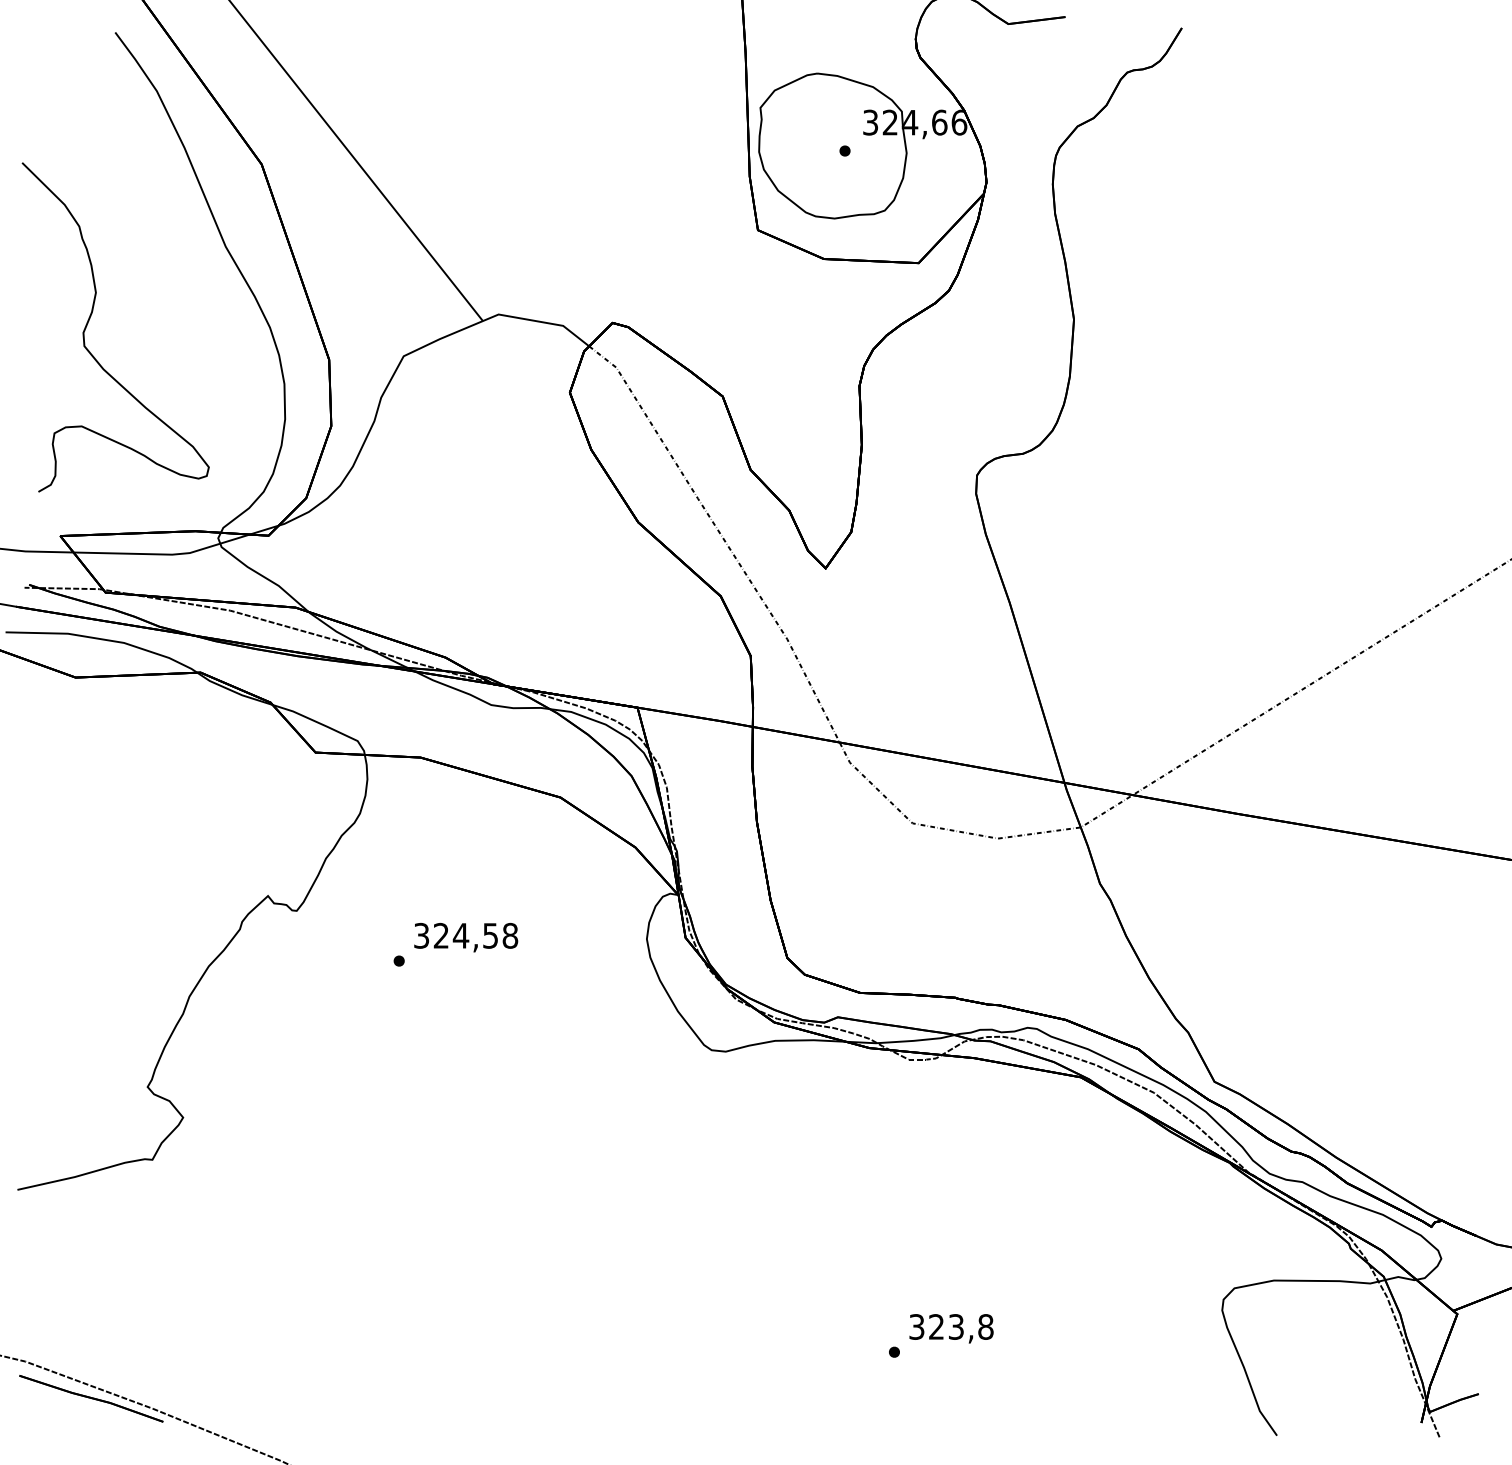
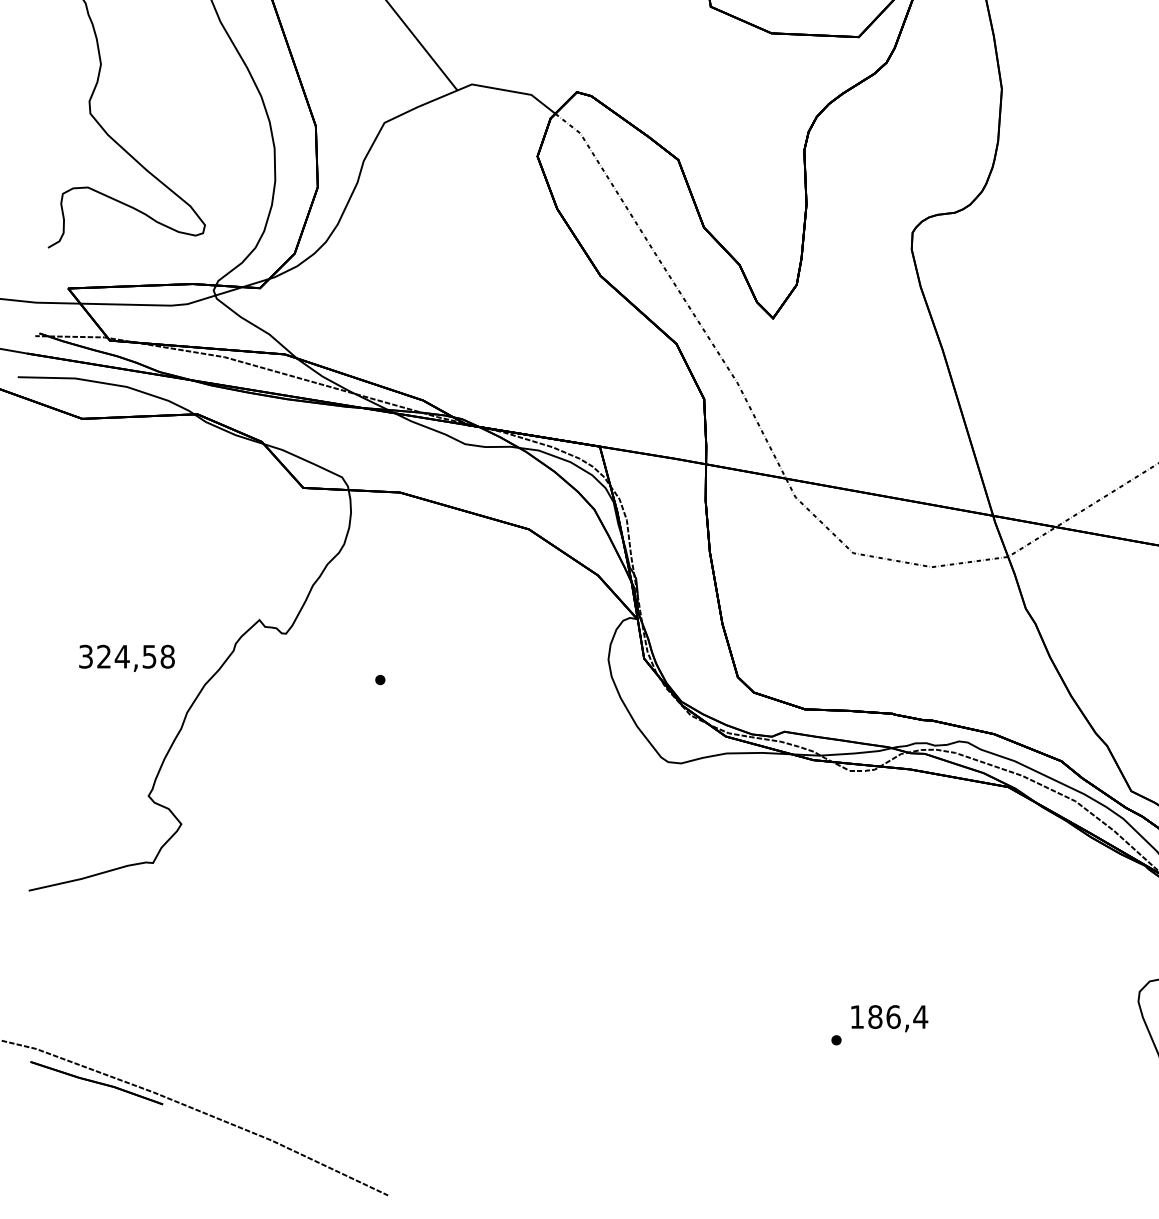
text: (466, 937) -> (127, 658), moved
text: (951, 1326) -> (889, 1016), 323,8 -> 186,4

